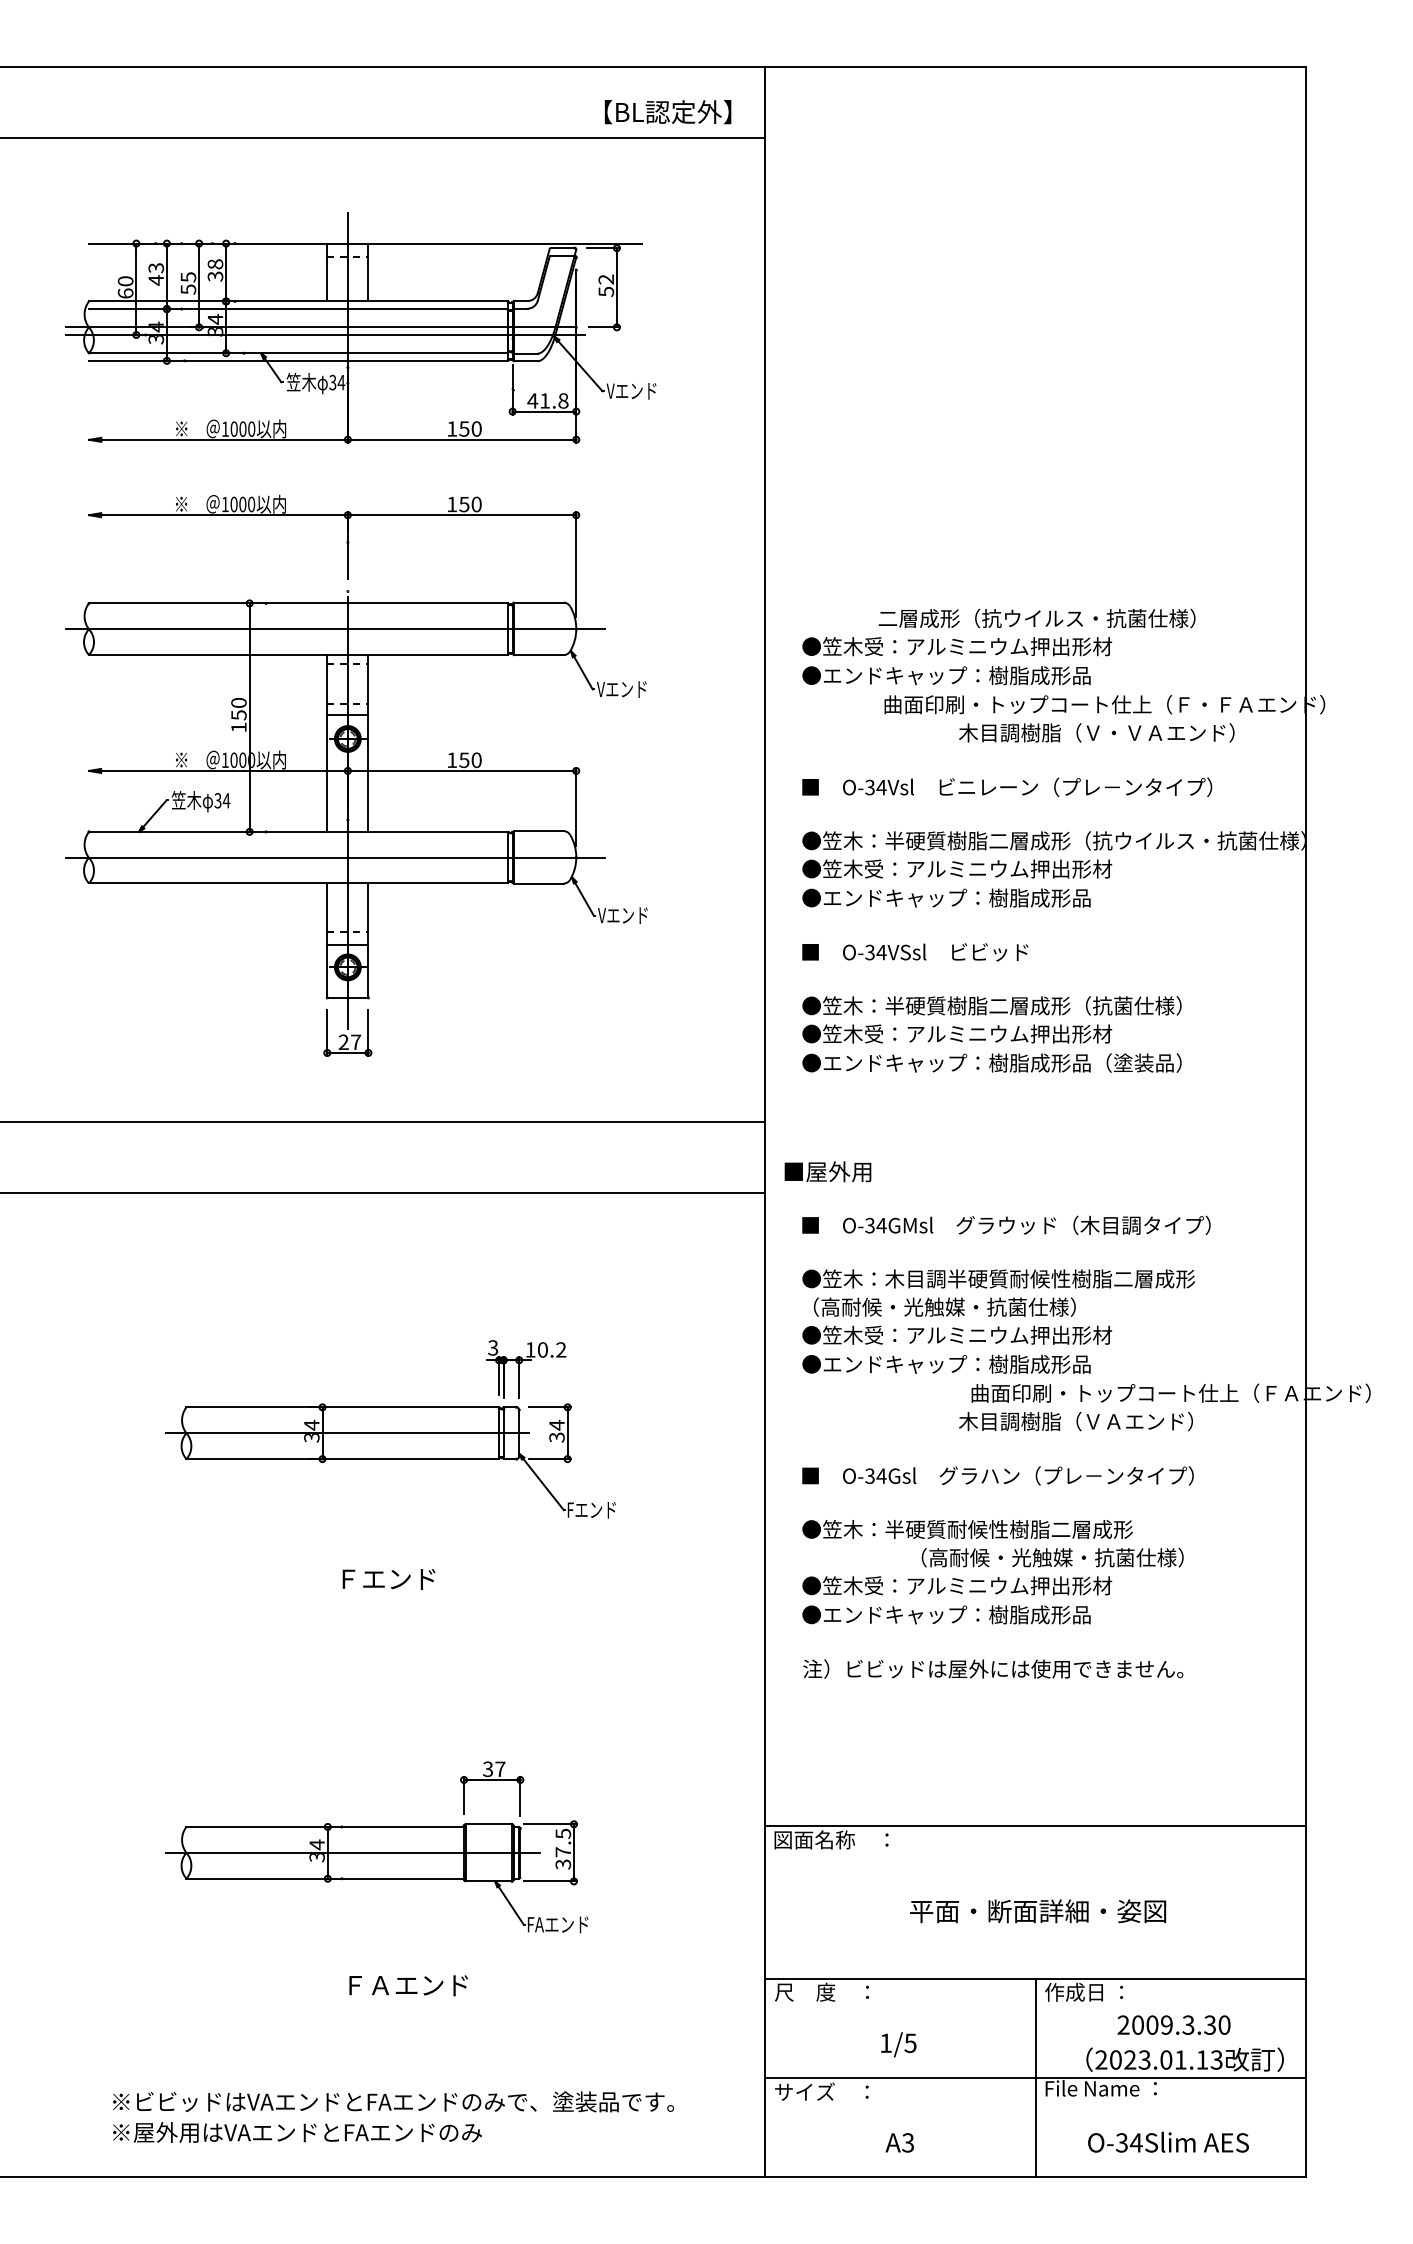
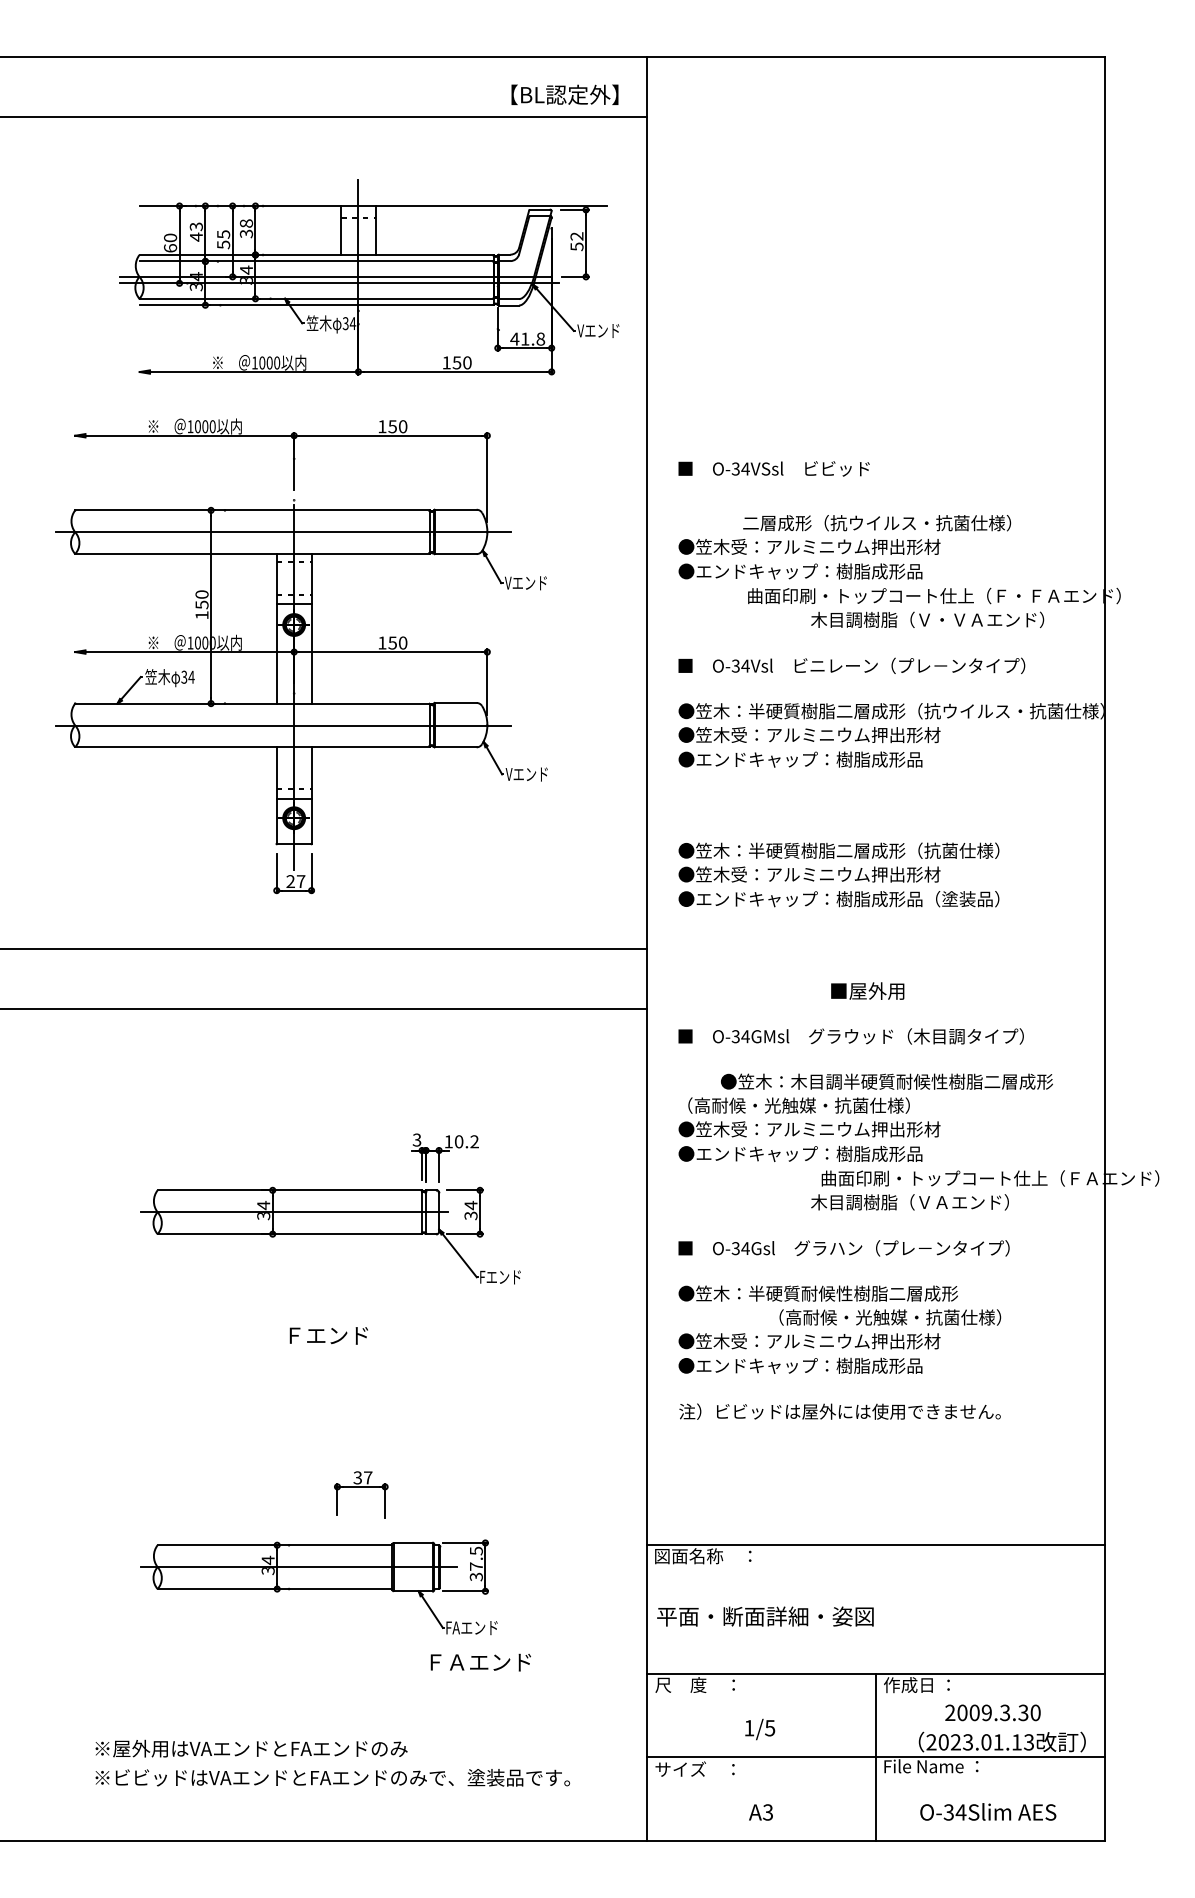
part: (360, 327) -> (369, 277), moved
text: (915, 952) -> (774, 469), moved
text: (827, 1171) -> (867, 990), moved
text: (998, 1278) -> (886, 1081), moved
part: (492, 1780) -> (361, 1487), moved
text: (1038, 1911) -> (765, 1616), moved
text: (408, 1985) -> (480, 1662), moved
text: (297, 2132) -> (251, 1748), moved

